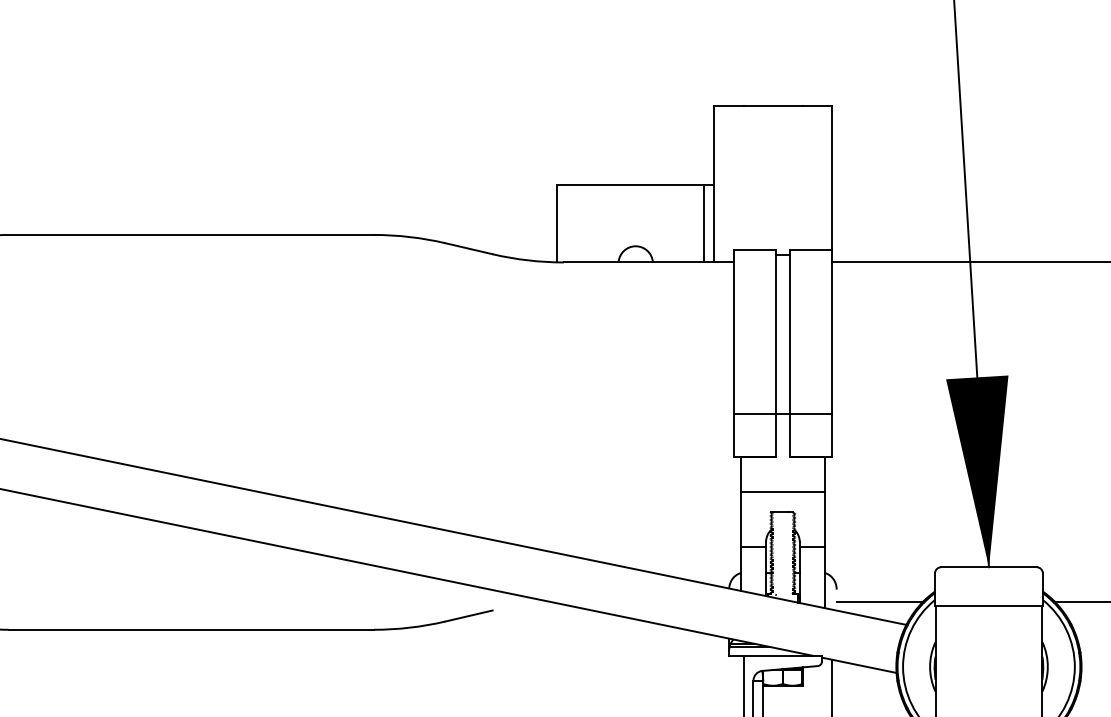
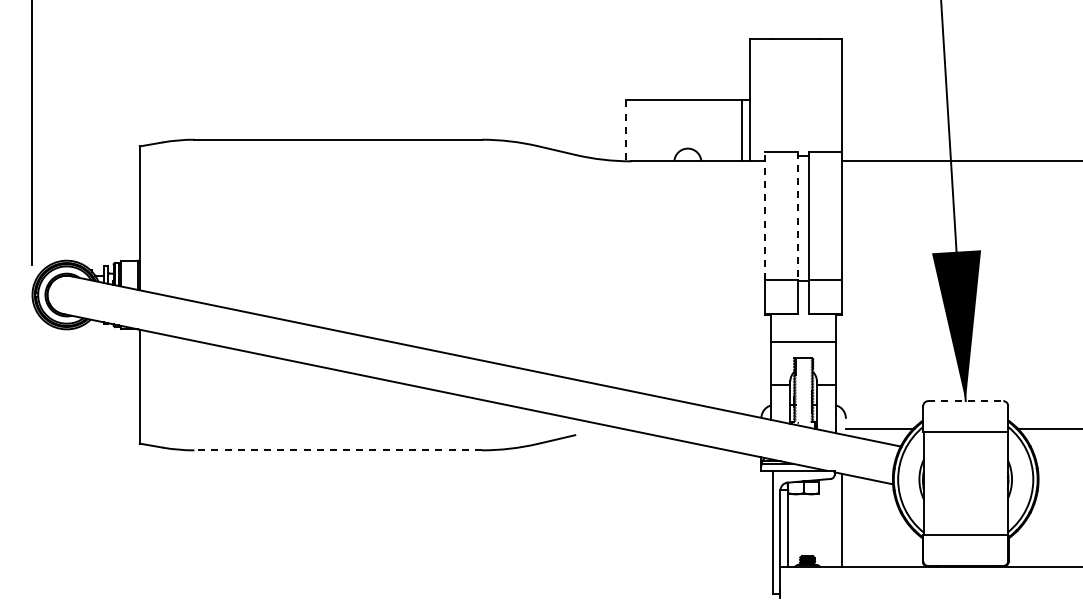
line: (557, 224) -> (626, 131), solid -> dashed
line: (734, 331) -> (765, 215), solid -> dashed
line: (776, 332) -> (798, 216), solid -> dashed
line: (988, 567) -> (965, 401), solid -> dashed
line: (191, 629) -> (338, 450), solid -> dashed

